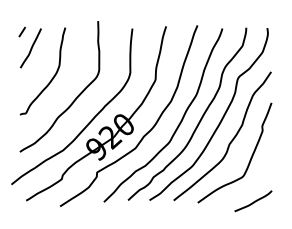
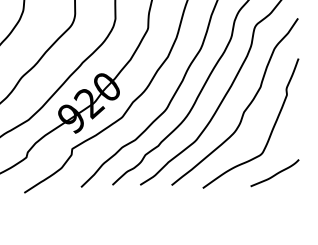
curve: (253, 201) -> (275, 173), moved

